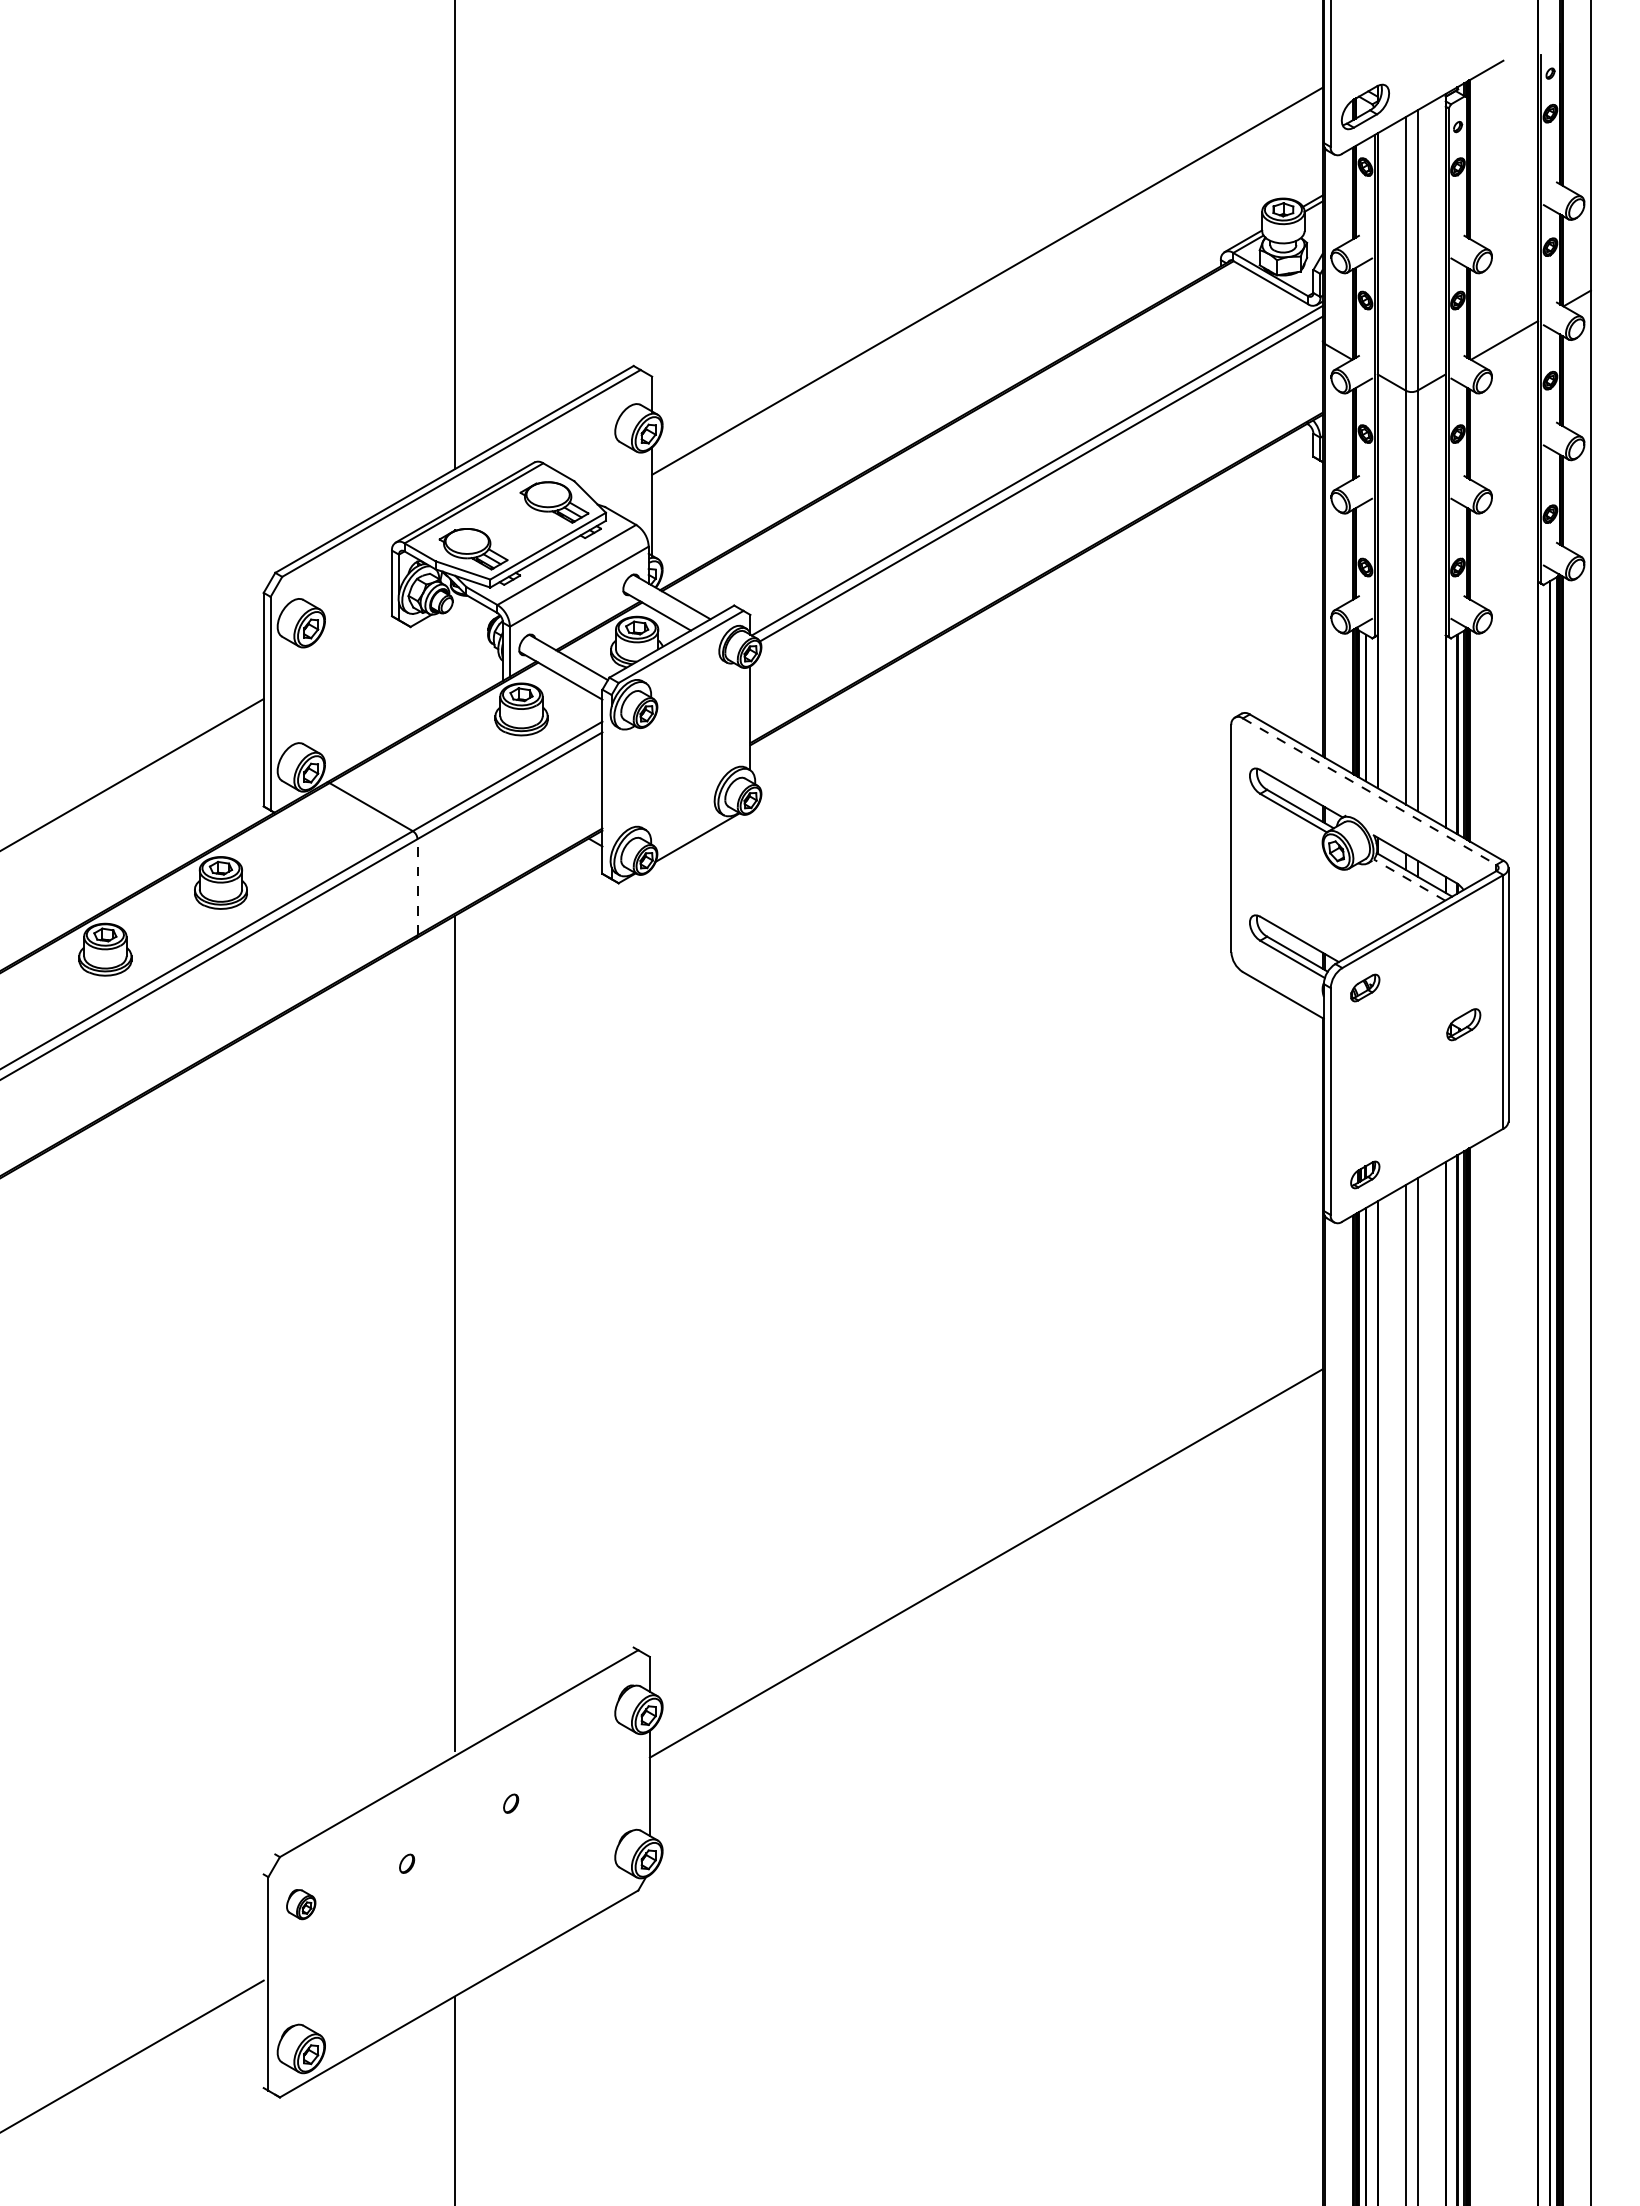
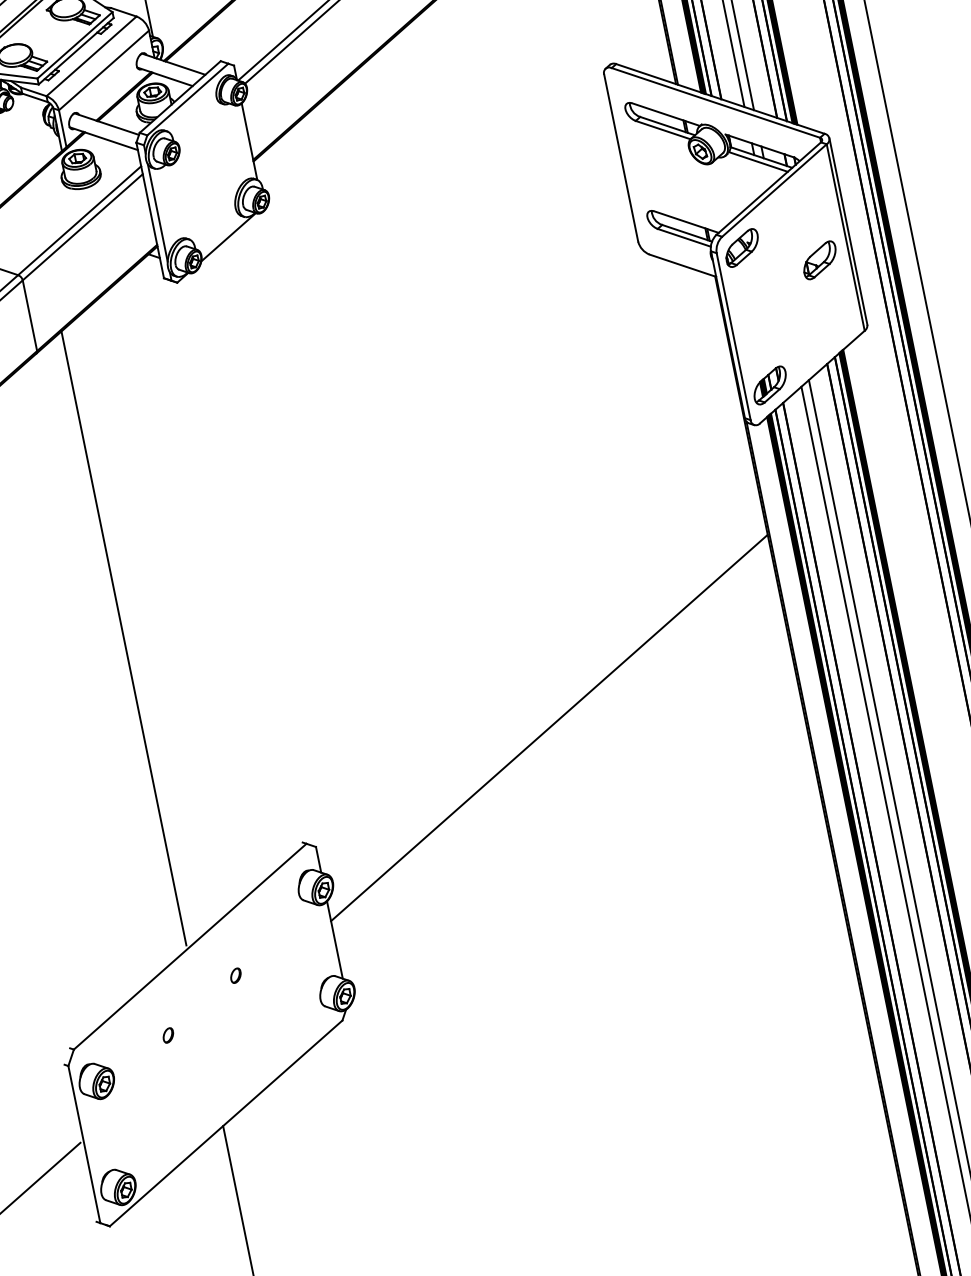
line: (611, 787) -> (157, 213), added
line: (1370, 791) -> (716, 102), dashed -> solid
line: (1409, 879) -> (758, 161), dashed -> solid
line: (417, 886) -> (29, 315), dashed -> solid
part: (1364, 987) -> (741, 247), size x1.67
part: (1463, 1024) -> (819, 260), size x1.43
part: (1364, 1174) -> (769, 385), size x1.67
part: (300, 1904) -> (96, 1081), size x1.67

